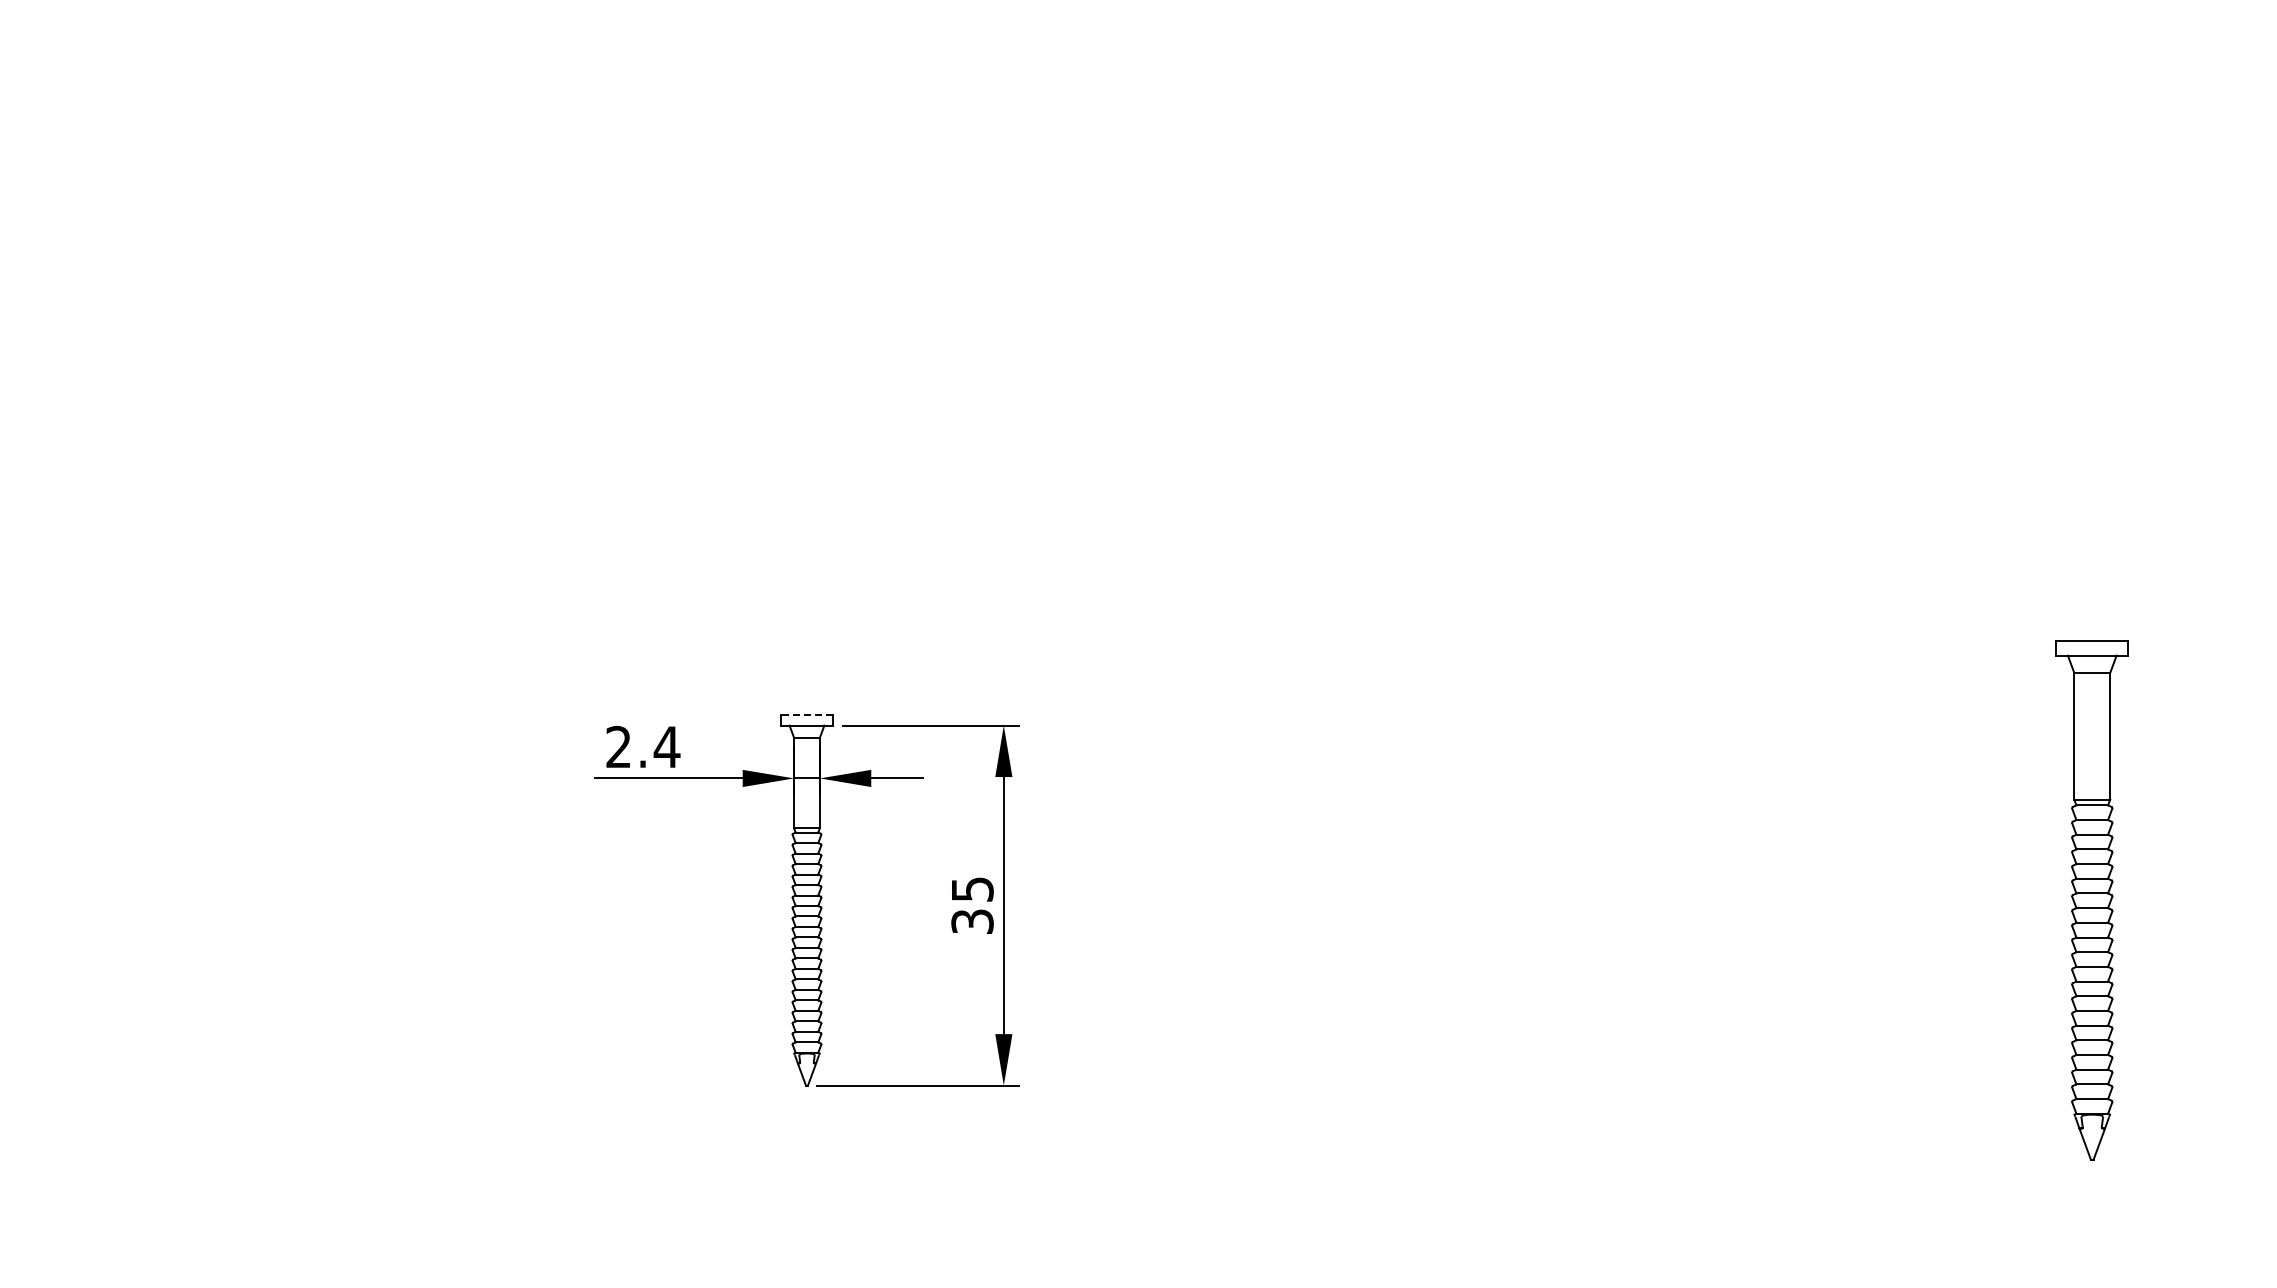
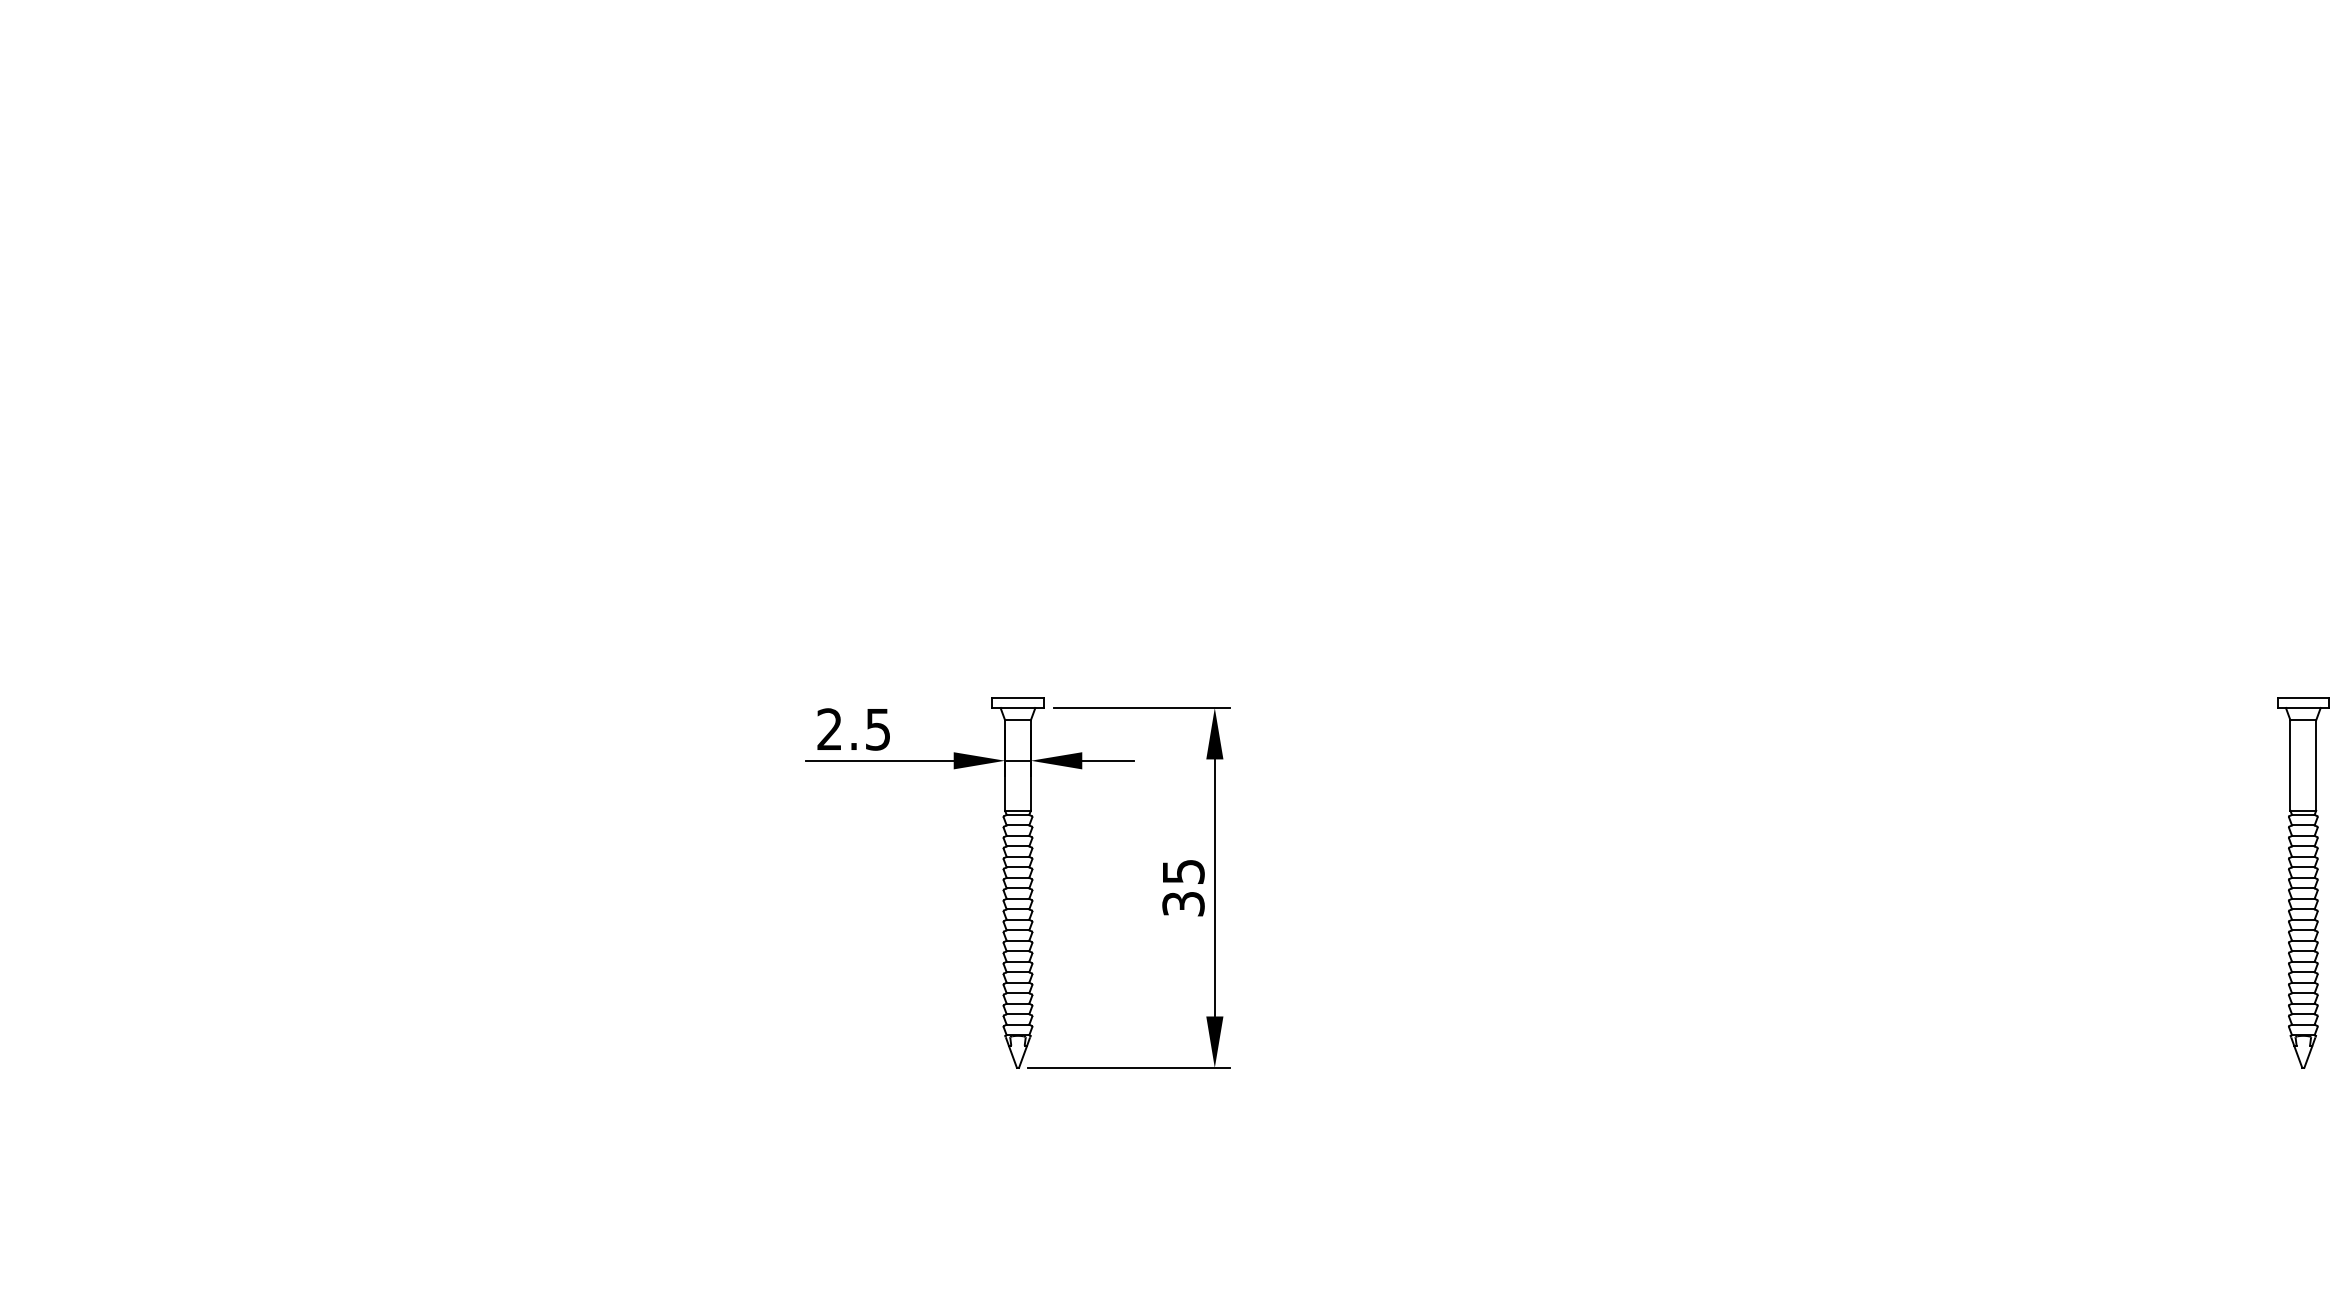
line: (806, 715) -> (1017, 697), dashed -> solid
text: (666, 747) -> (877, 729), 2.4 -> 2.5
part: (2092, 900) -> (2303, 882), size x0.71

